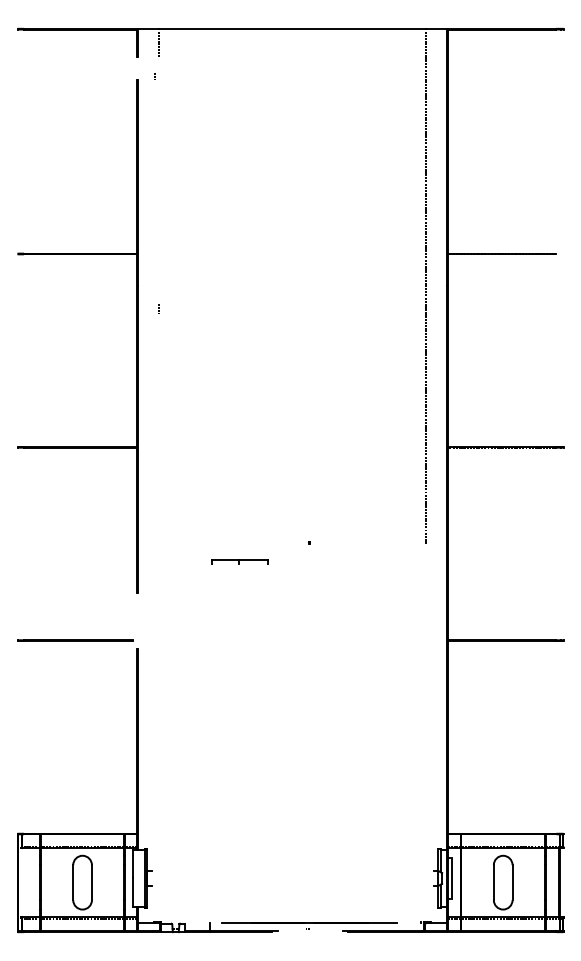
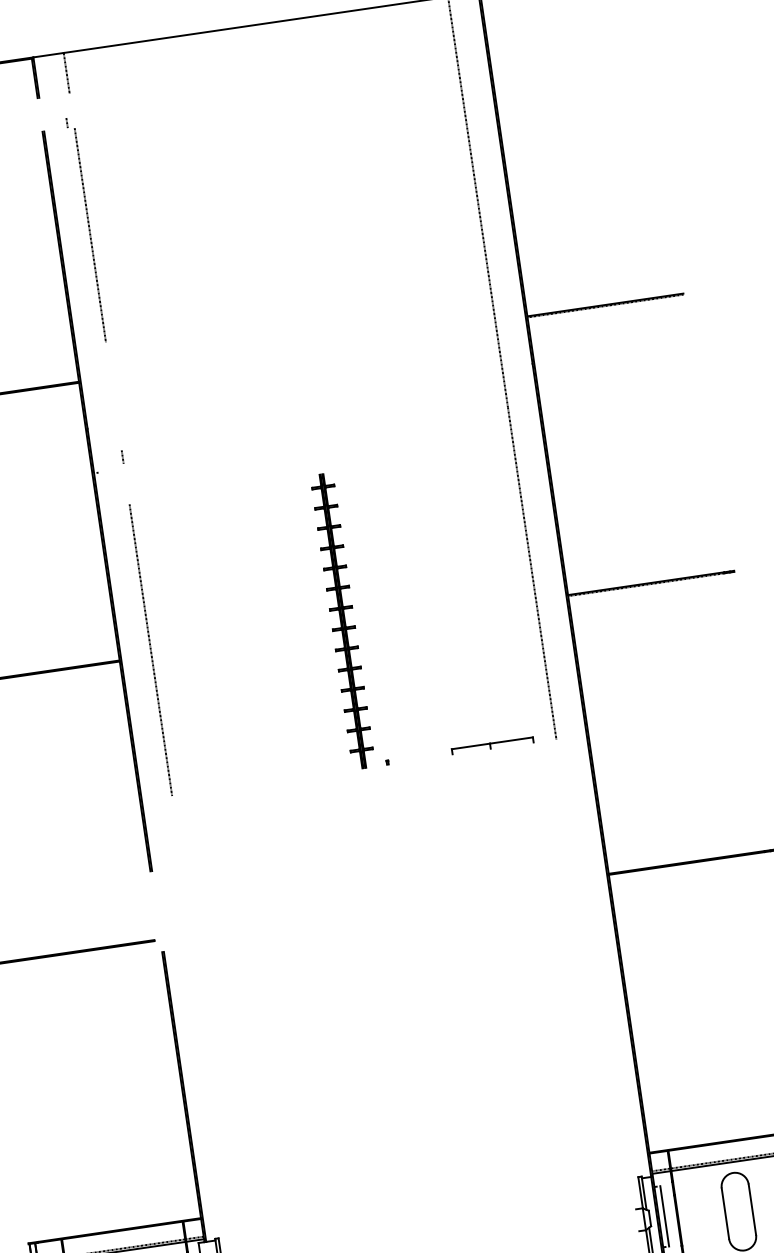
line: (159, 154) -> (90, 234), added
line: (159, 442) -> (150, 649), added
part: (292, 442) -> (342, 621), added
part: (239, 561) -> (491, 745), moved

